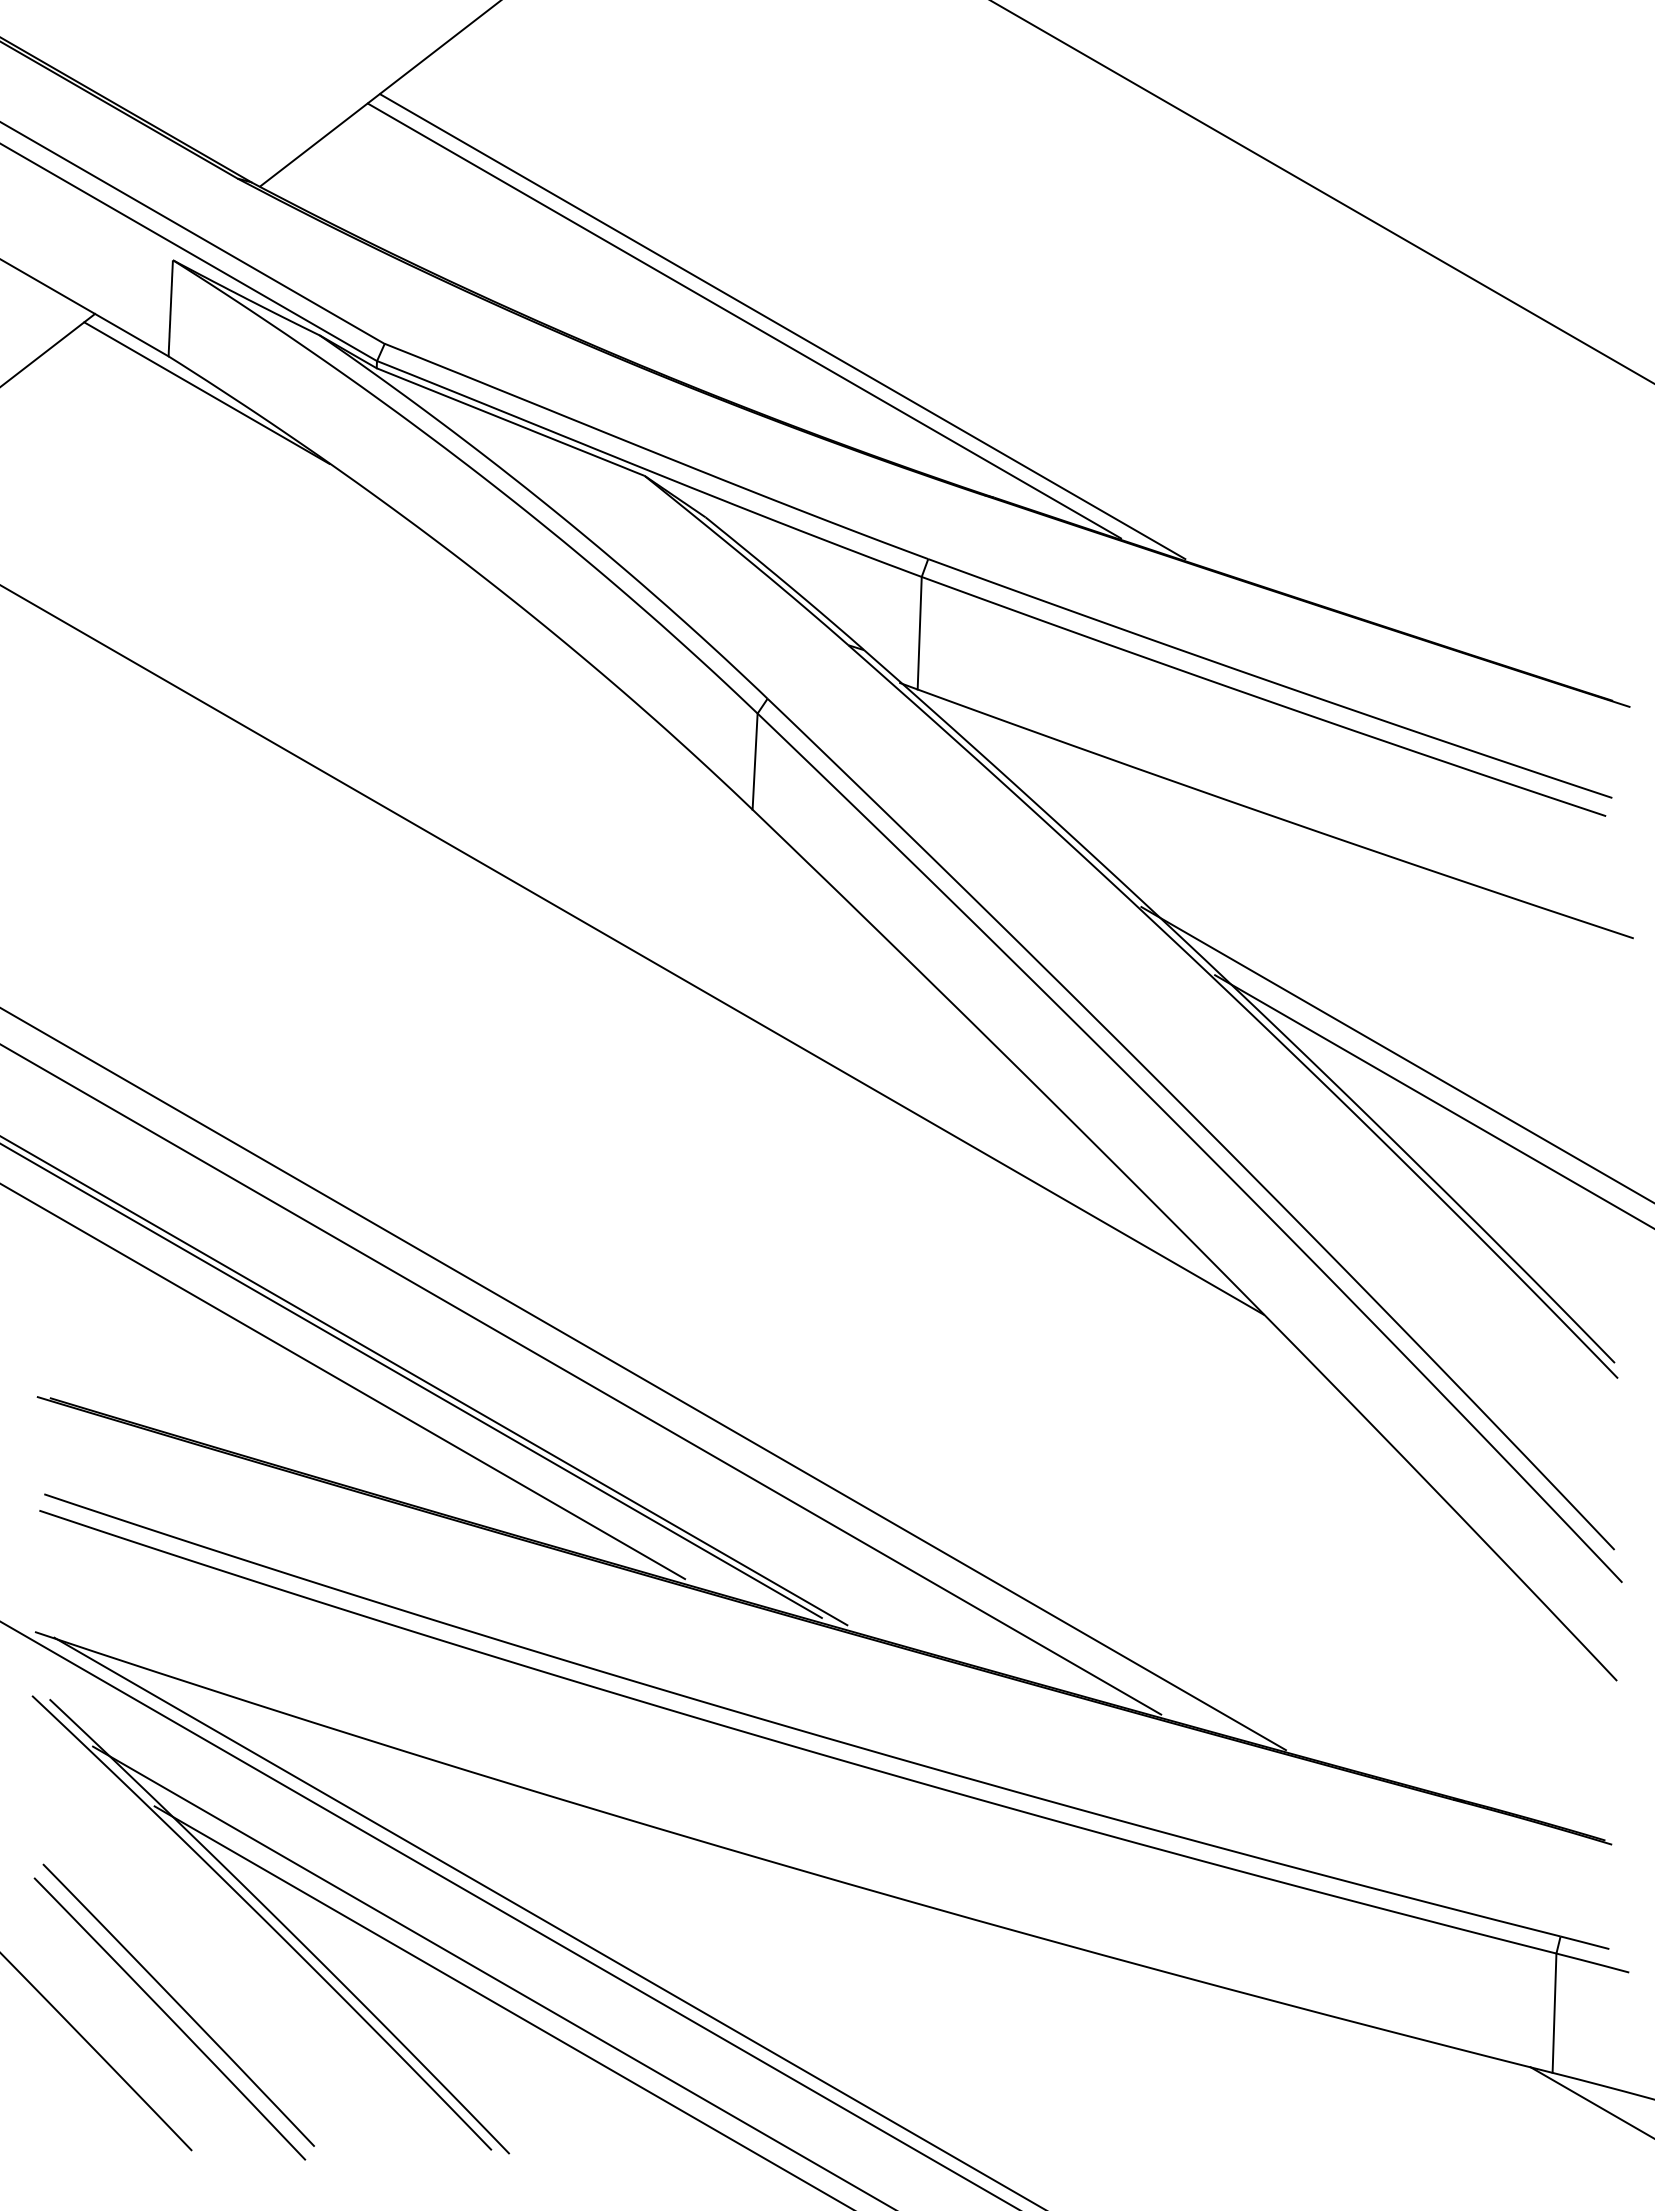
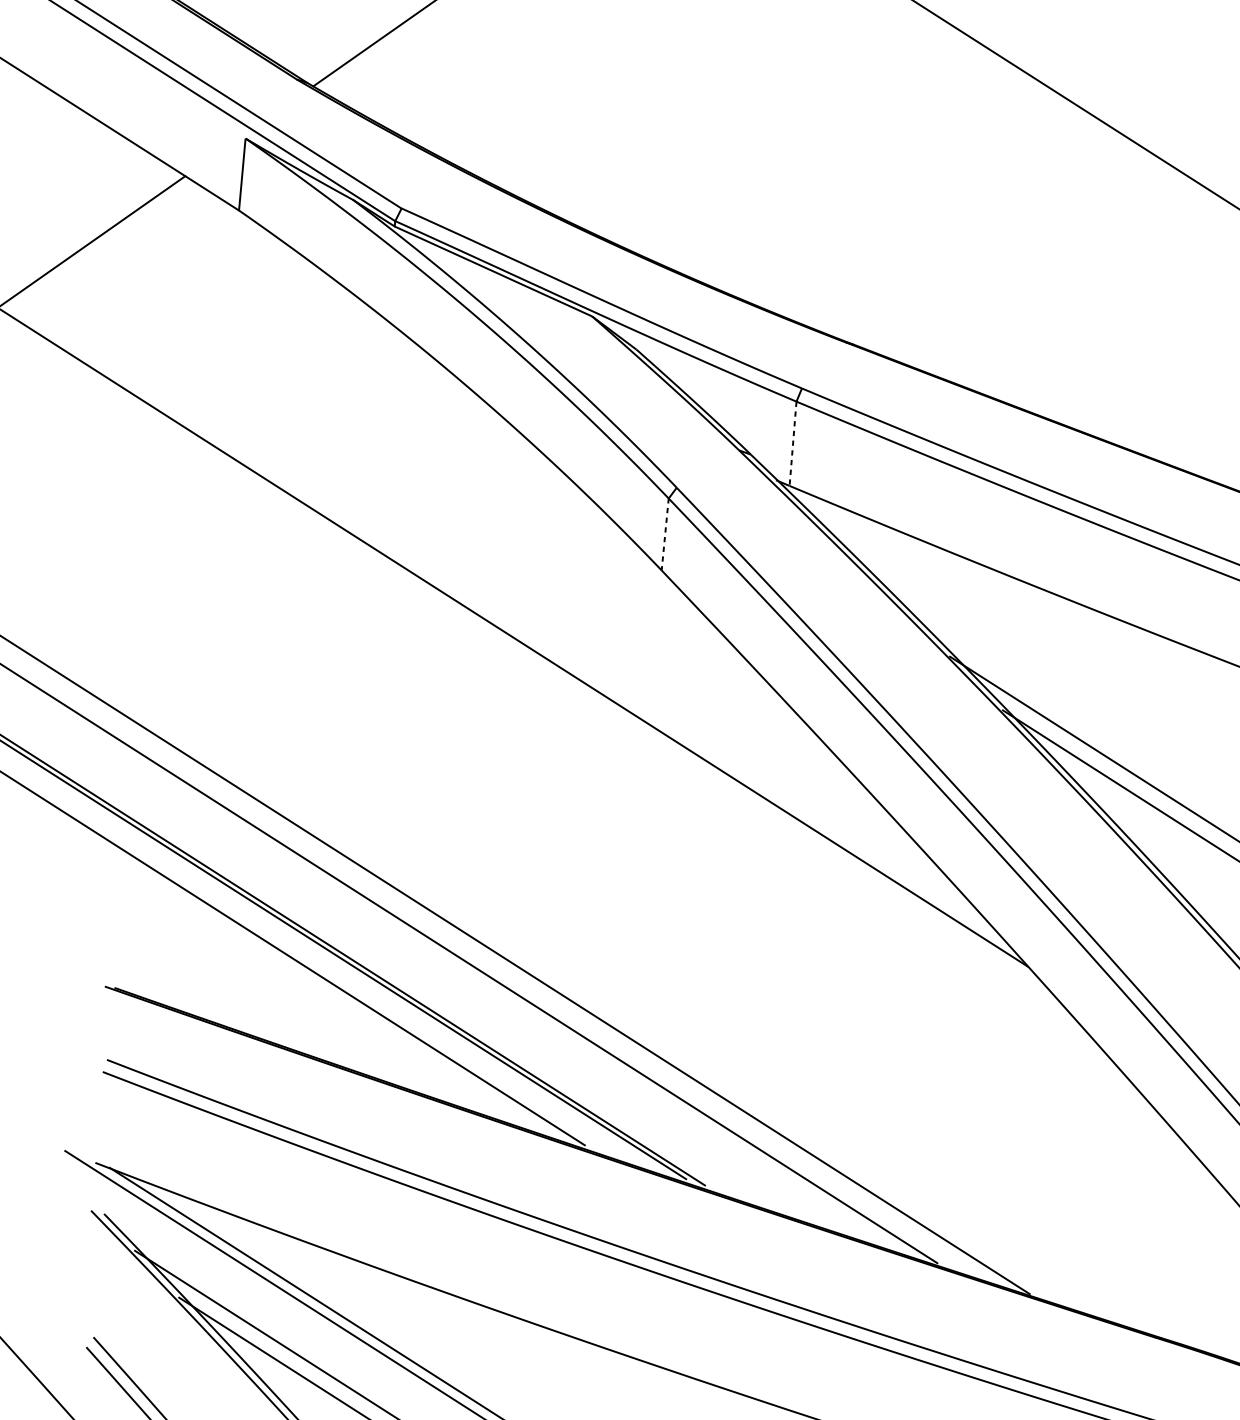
line: (744, 320) -> (672, 203), removed
line: (782, 326) -> (700, 209), removed
line: (206, 392) -> (266, 238), removed
line: (919, 633) -> (792, 443), solid -> dashed
line: (755, 761) -> (665, 534), solid -> dashed

